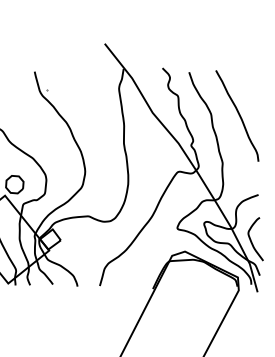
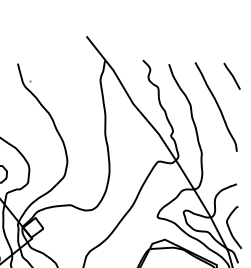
line: (253, 84) -> (231, 76), added

